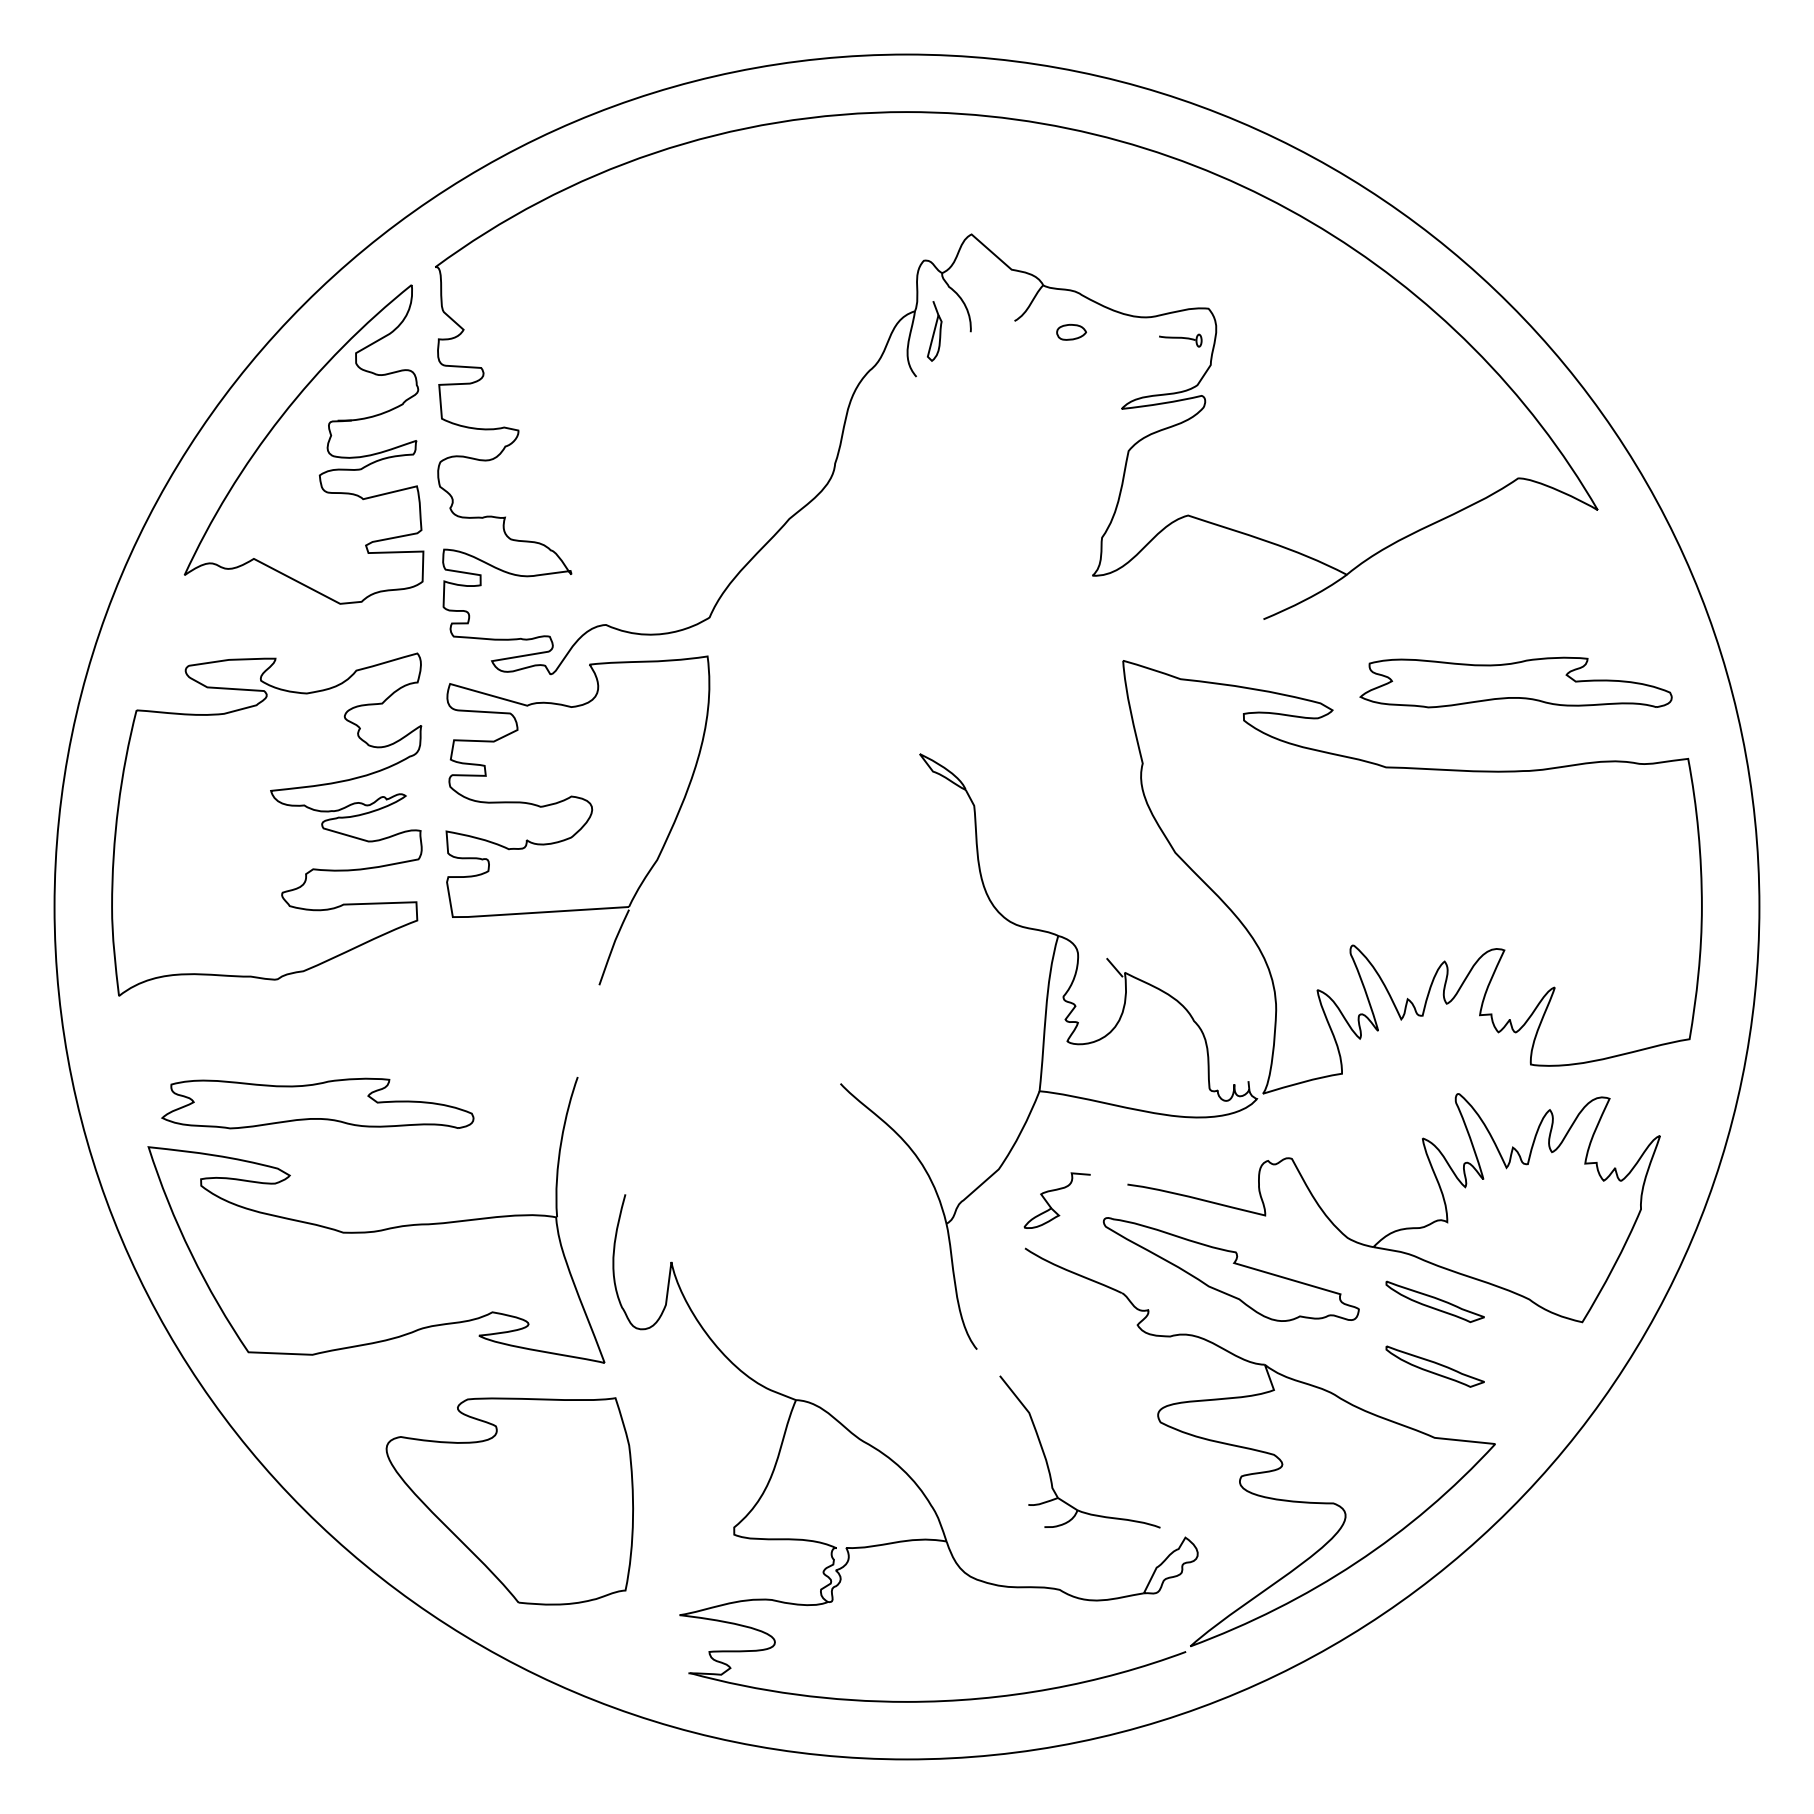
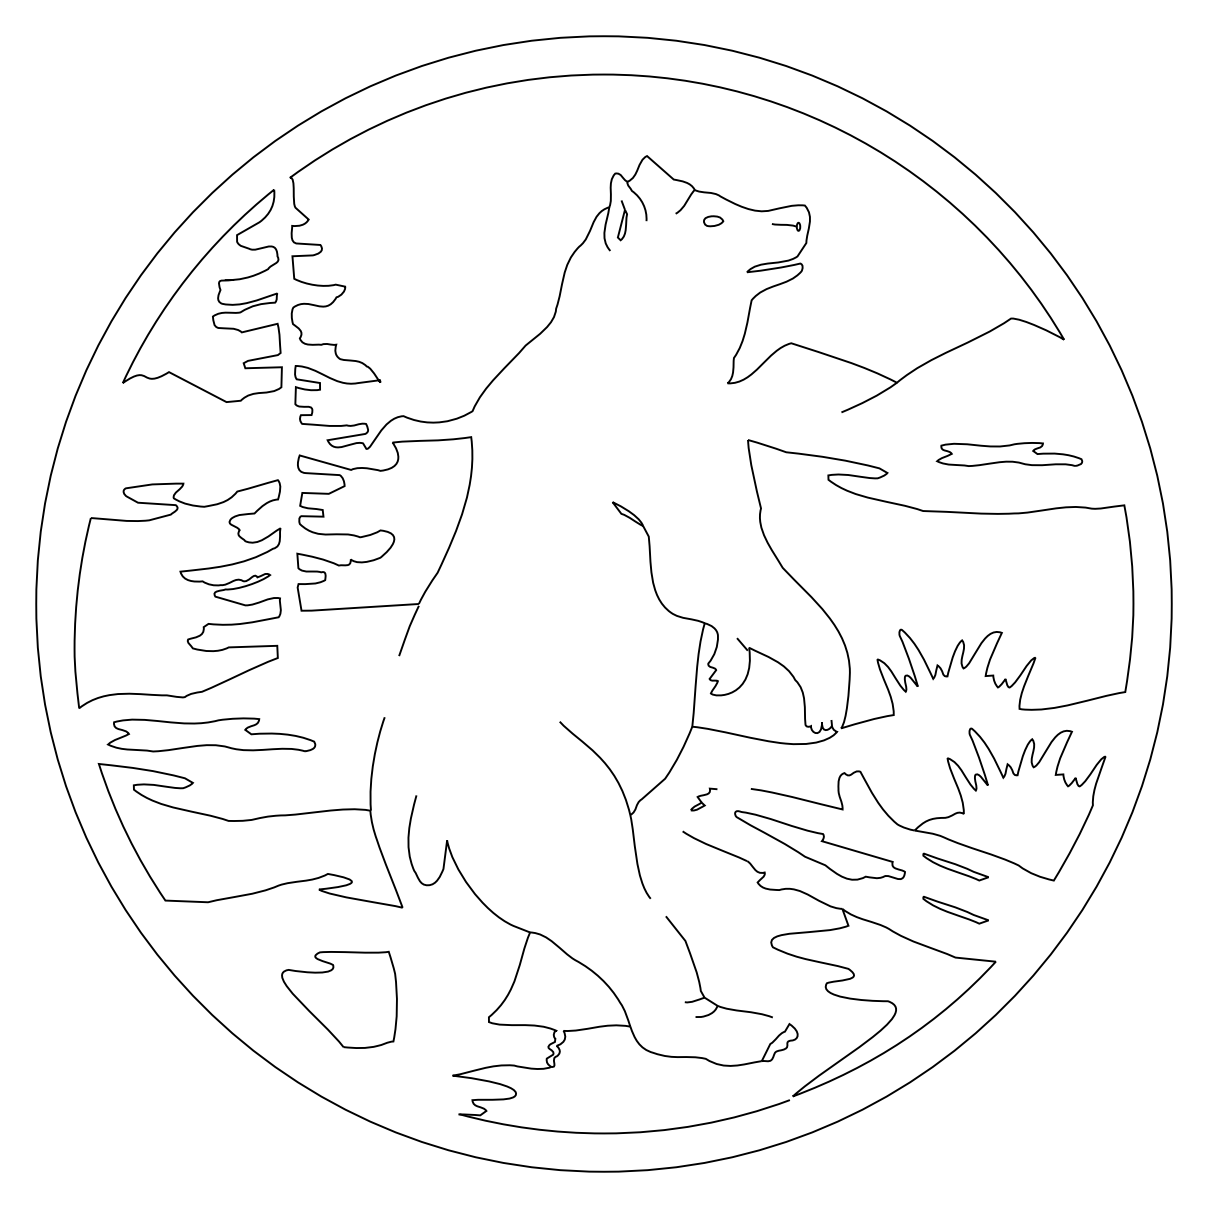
part: (1515, 682) -> (1009, 454), size x0.7
part: (266, 823) -> (177, 593), moved
part: (1056, 1200) -> (703, 799), size x0.6
part: (509, 1500) -> (339, 999), size x0.7

